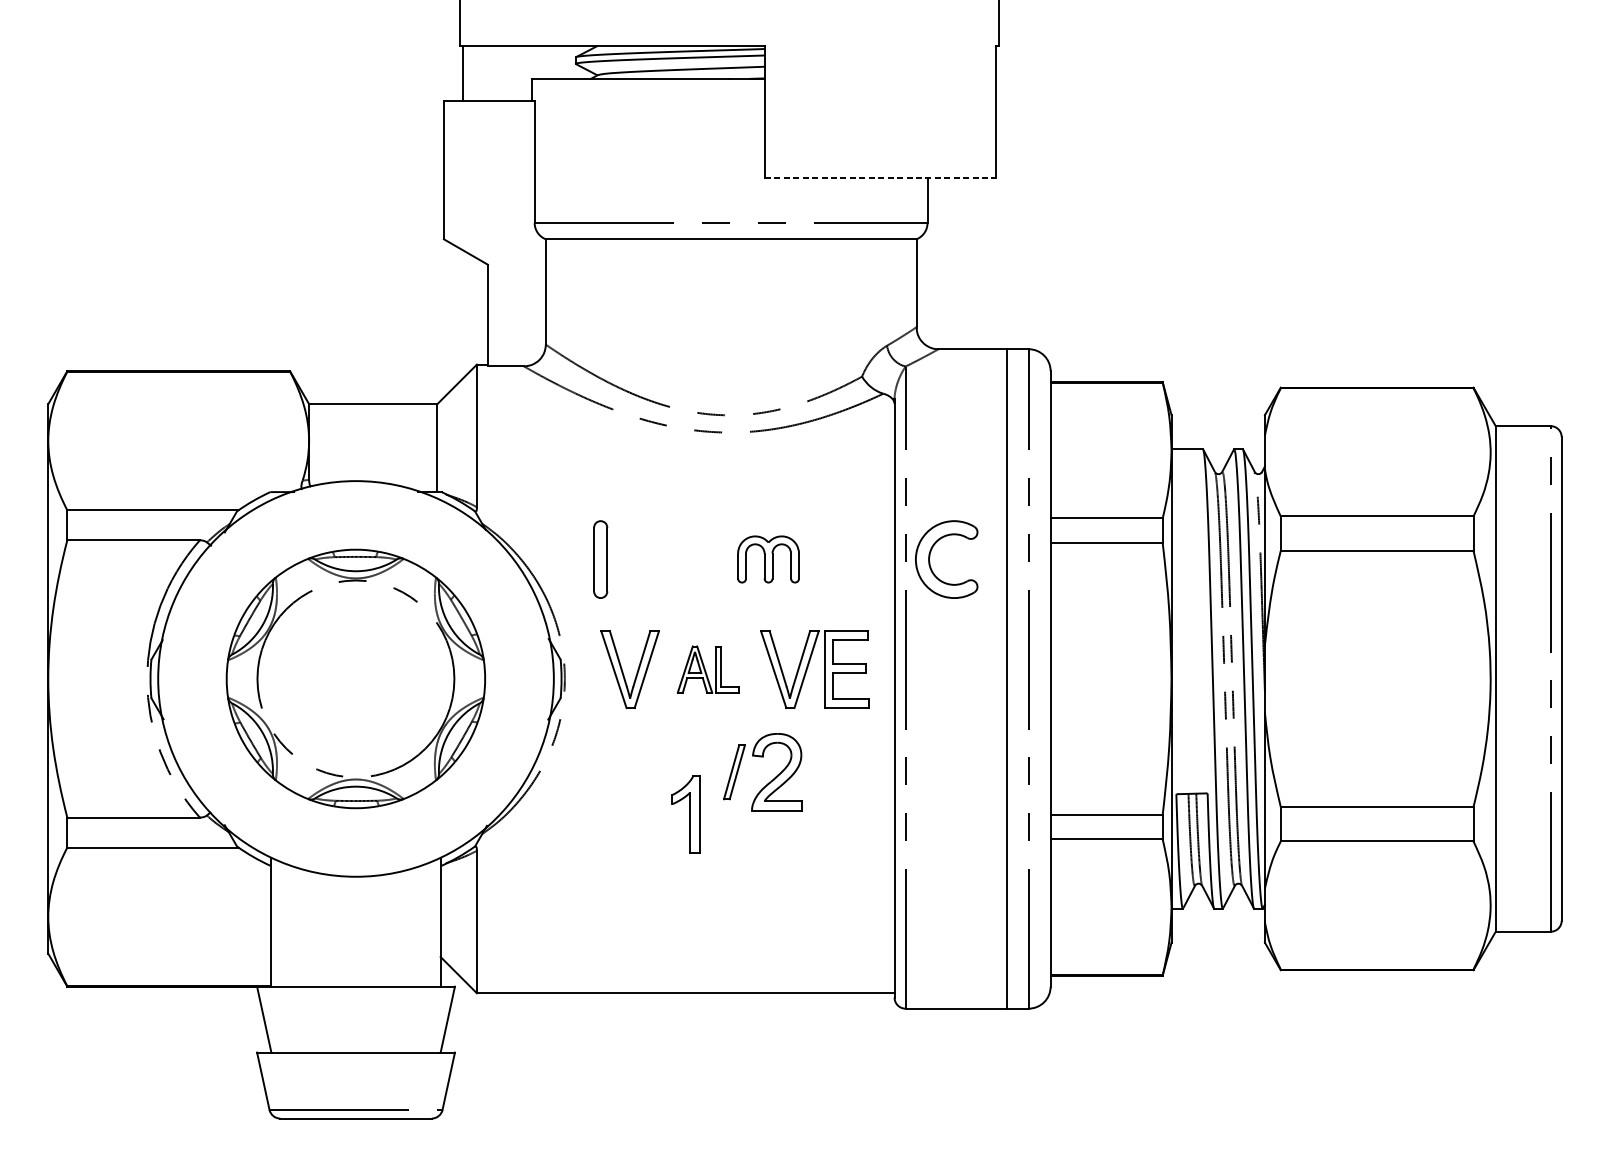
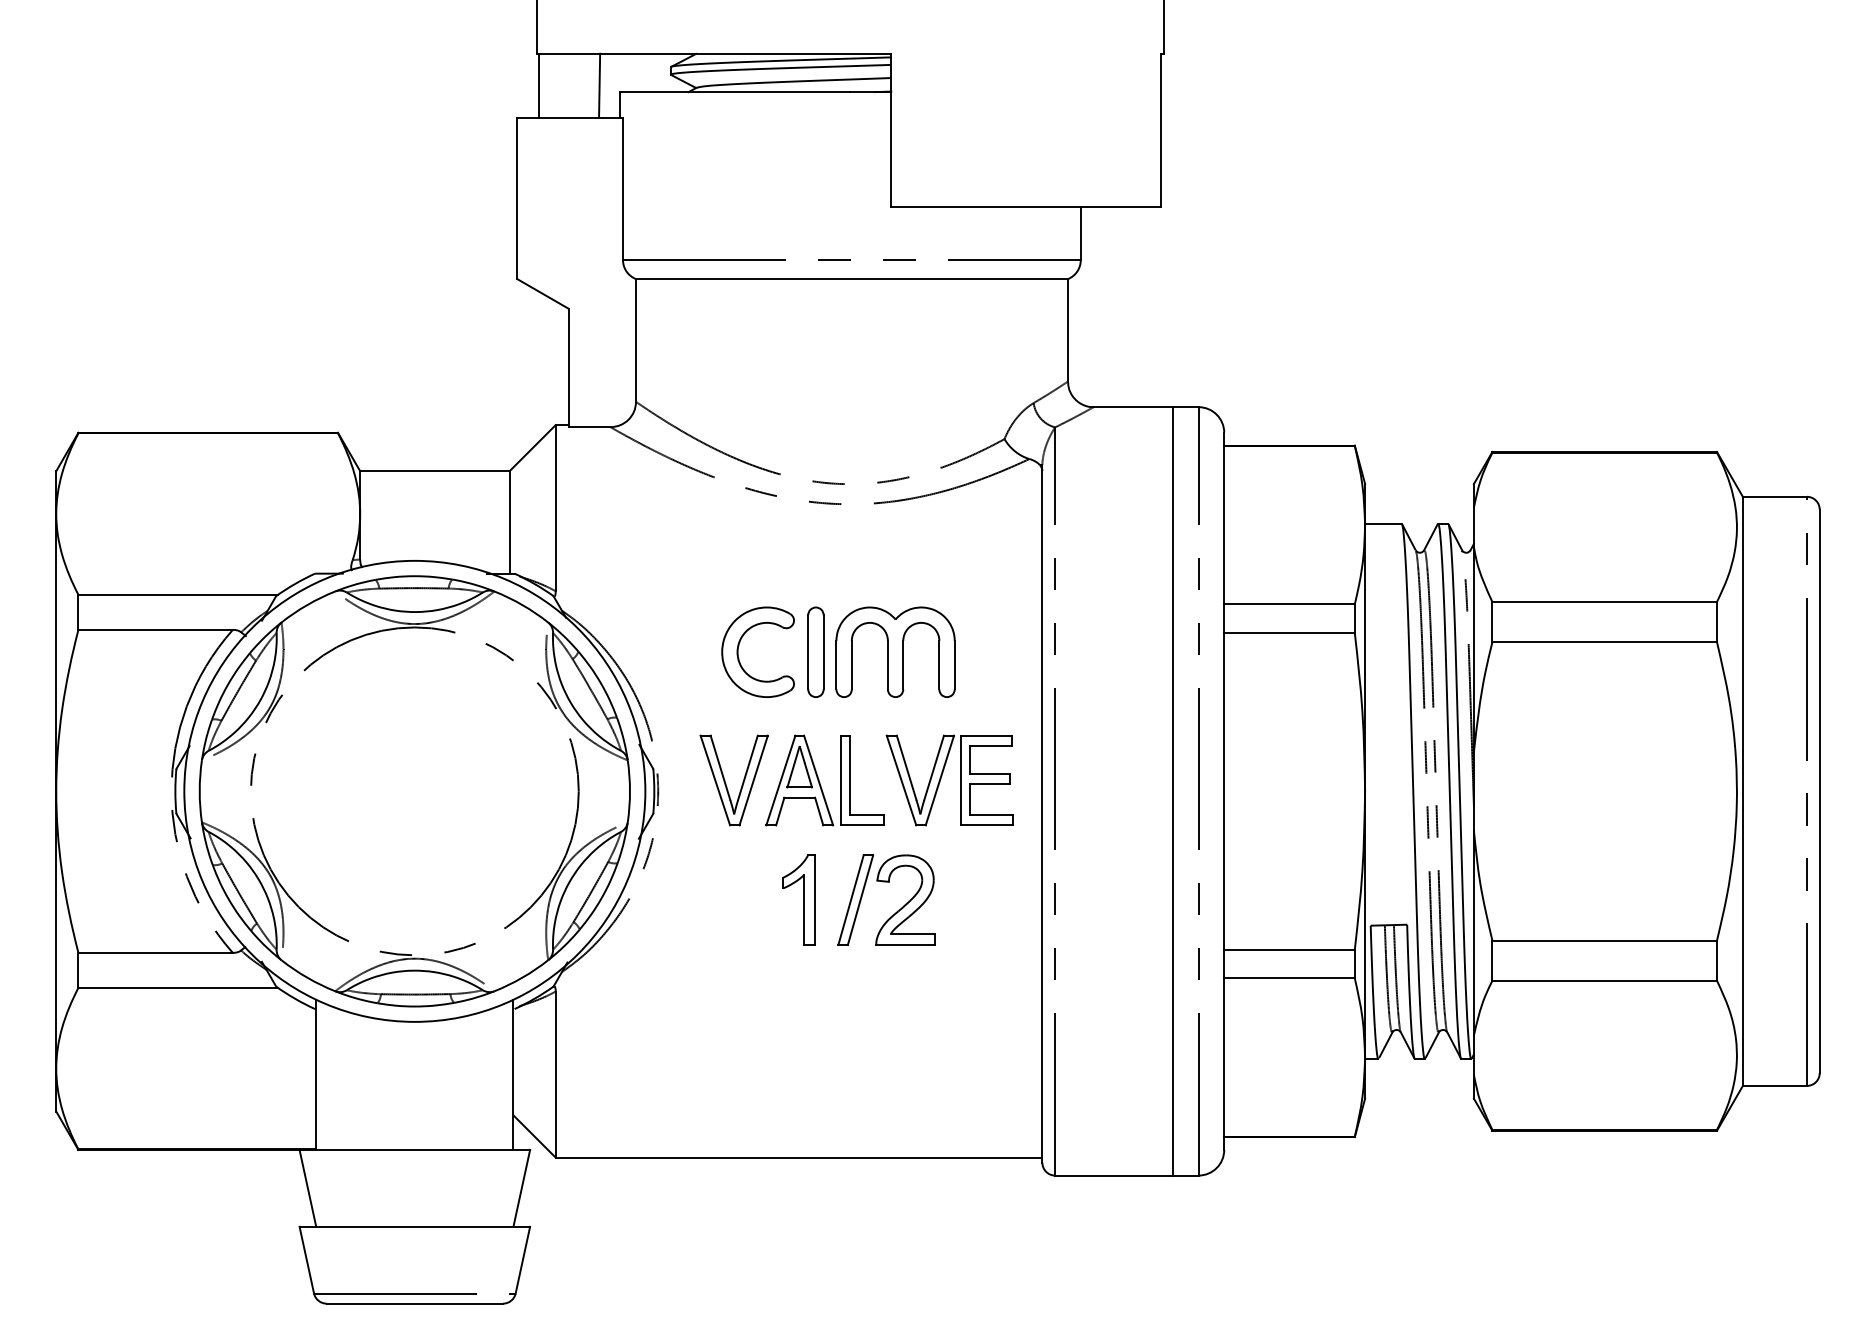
line: (514, 73) -> (599, 85), added
line: (880, 177) -> (1026, 207), dashed -> solid
part: (930, 554) -> (739, 646), moved
part: (600, 558) -> (815, 651), moved
part: (768, 558) -> (895, 651), size x1.67
part: (707, 669) -> (824, 780), size x1.67
part: (355, 679) -> (414, 791), size x1.43
part: (734, 771) -> (855, 899), size x1.43
part: (685, 813) -> (798, 899), moved

